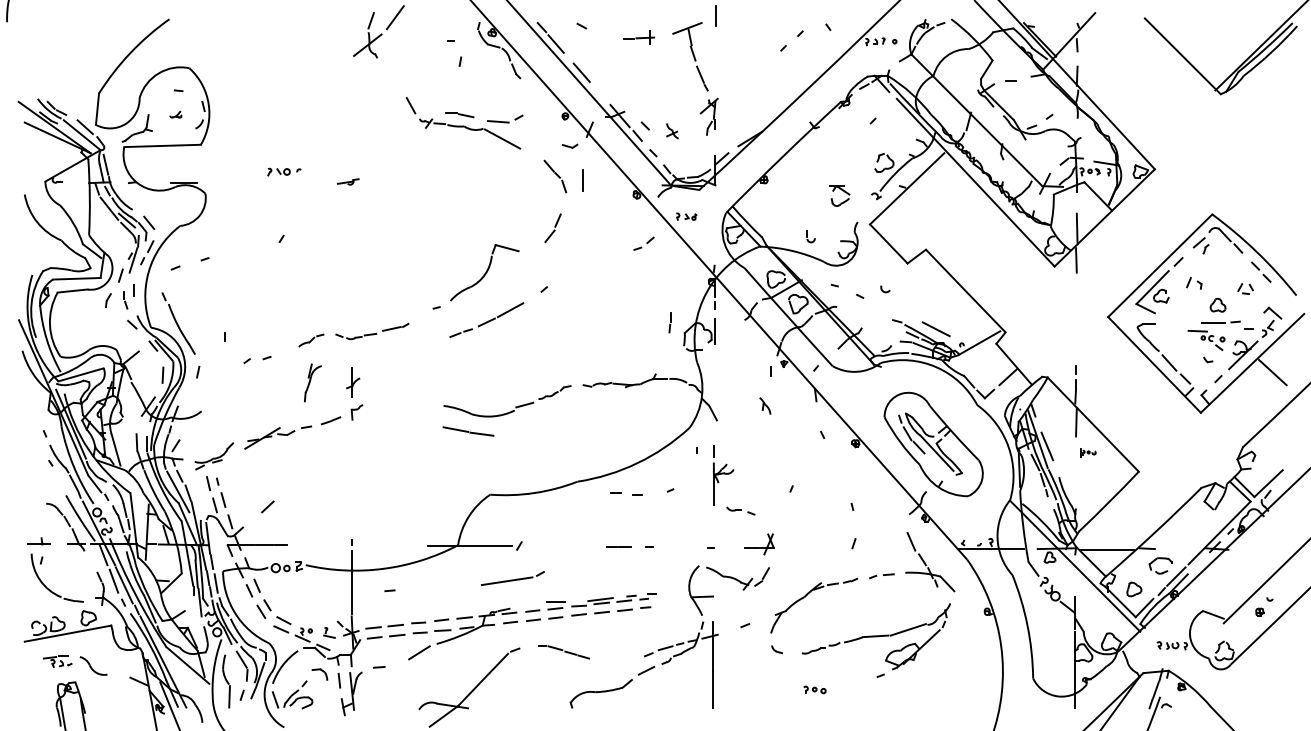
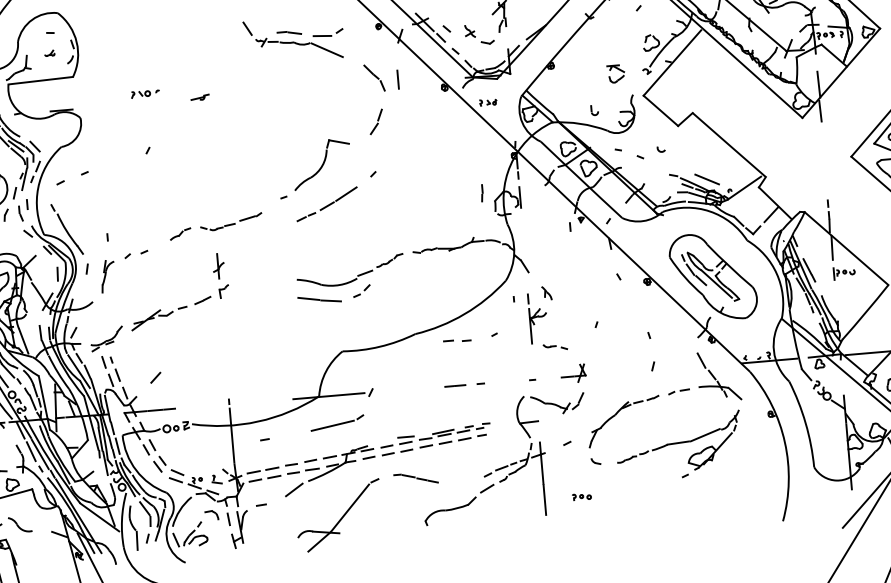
part: (570, 145) -> (488, 41), moved
part: (643, 243) -> (361, 290), moved
part: (312, 382) -> (107, 276), moved
part: (765, 405) -> (546, 292), moved
part: (1088, 452) -> (844, 272), size x1.67
part: (512, 578) -> (337, 423), moved
part: (814, 689) -> (581, 496), moved

